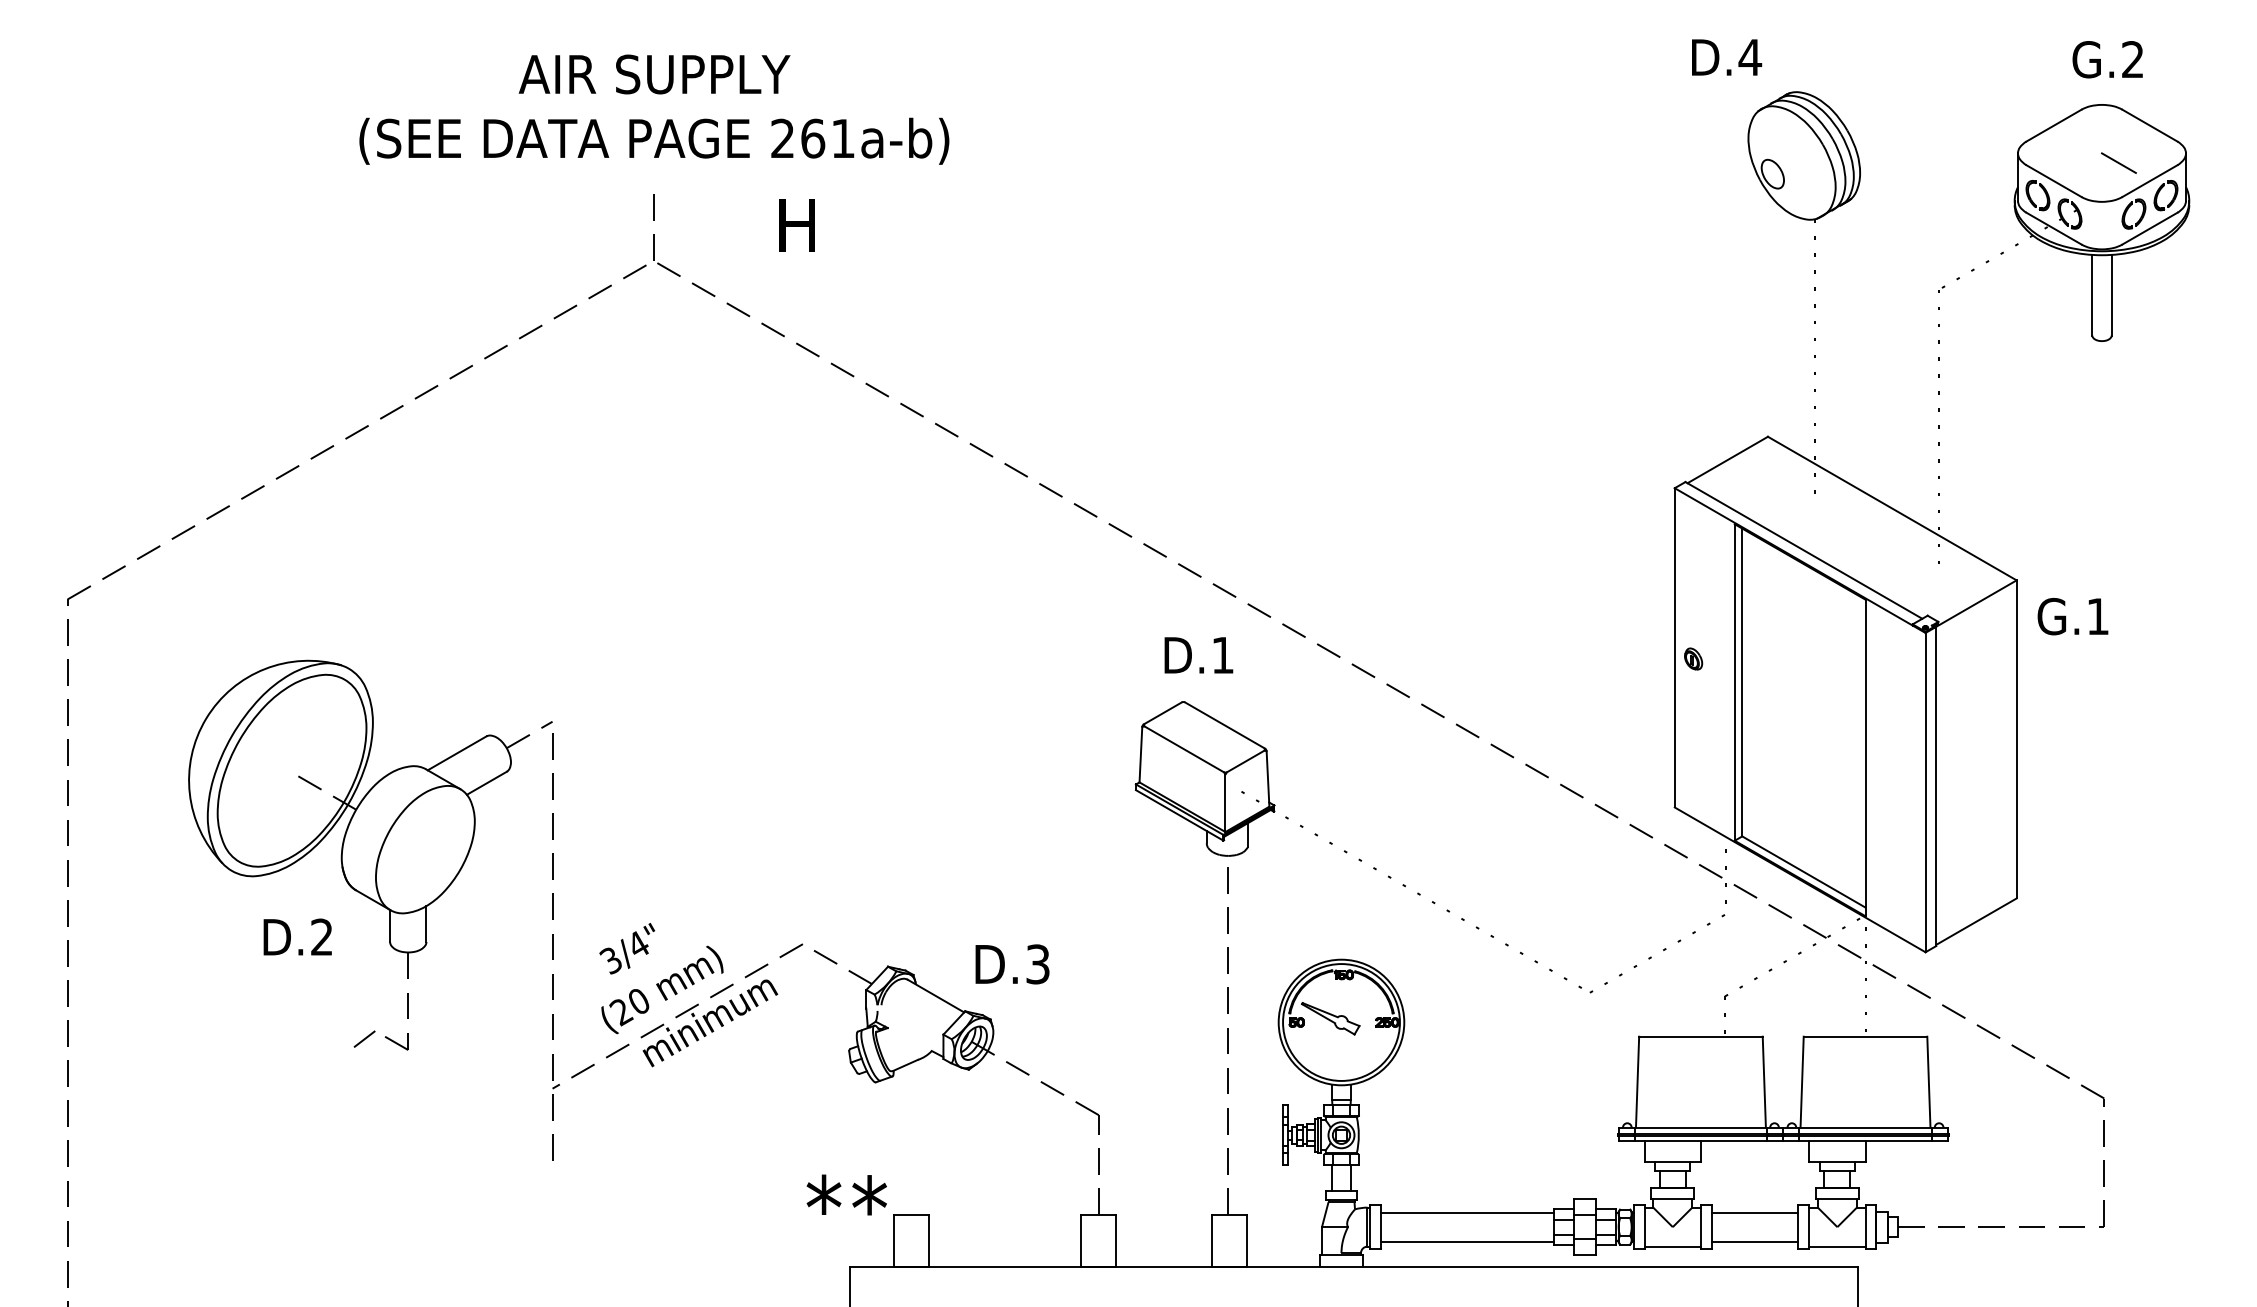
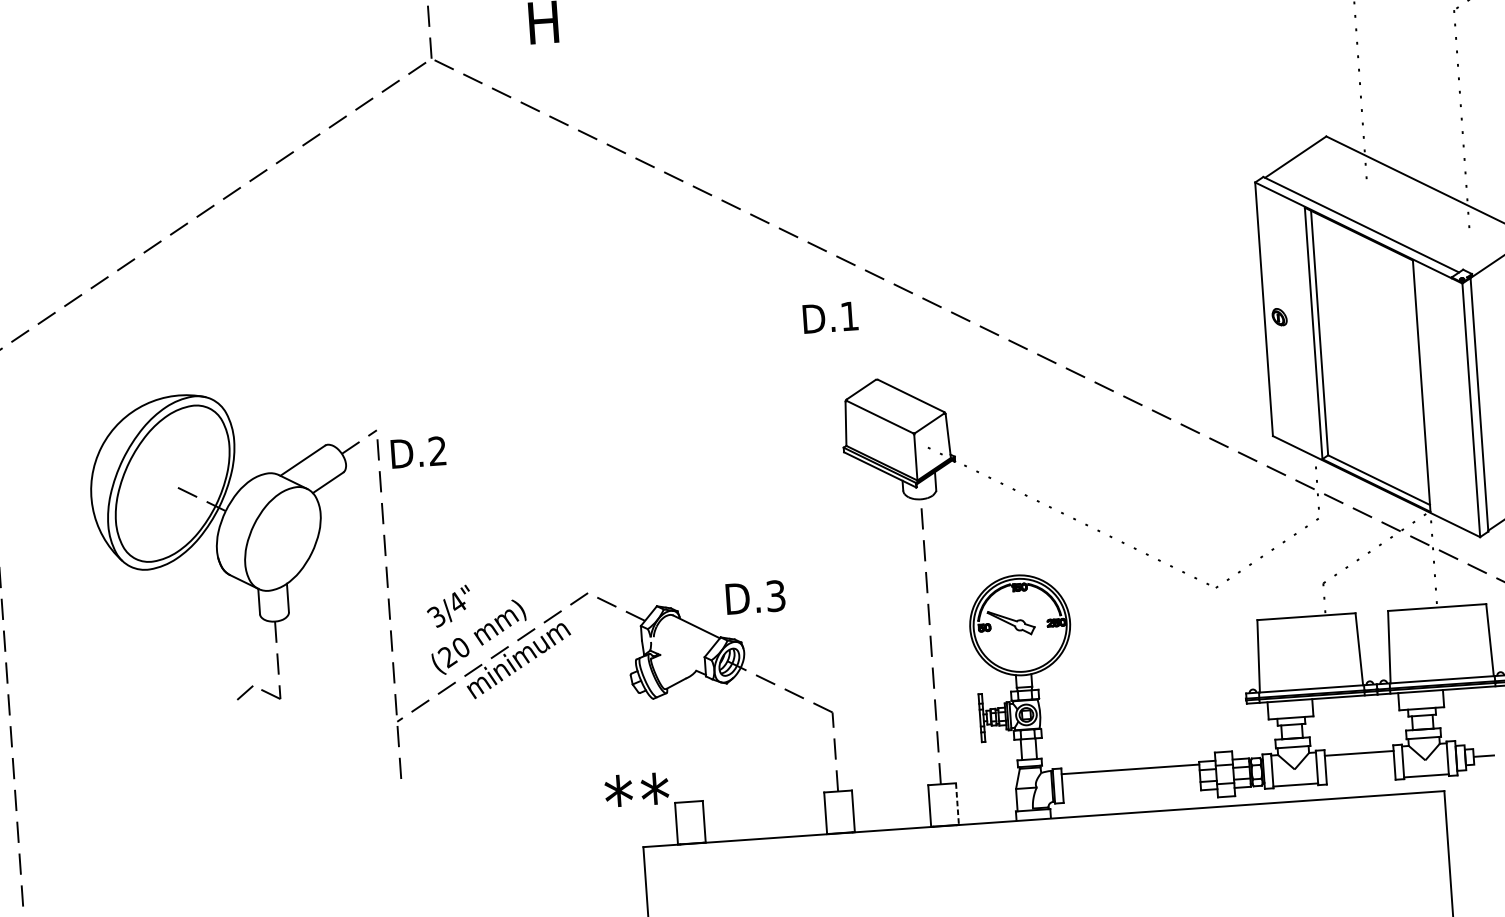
text: (1198, 655) -> (830, 317), moved
text: (297, 936) -> (418, 451), moved
line: (1247, 1241) -> (957, 804), solid -> dashed
line: (1466, 1241) -> (1131, 792), removed
line: (1754, 1241) -> (1360, 776), removed

